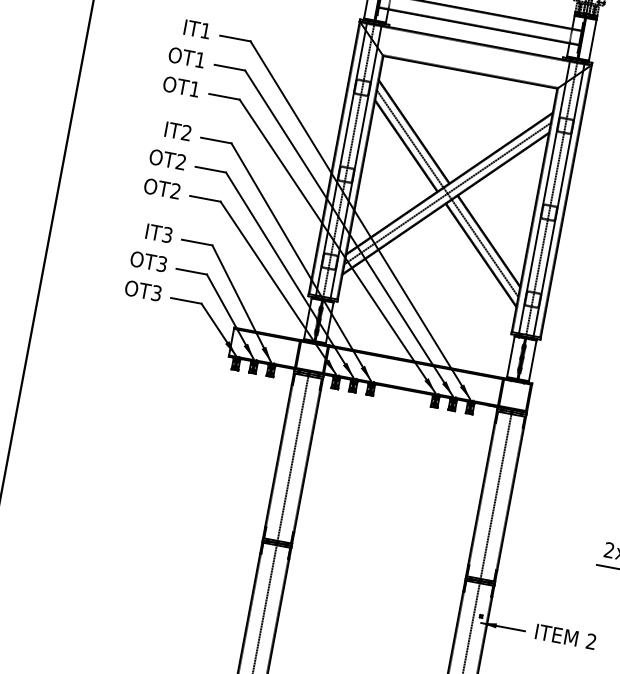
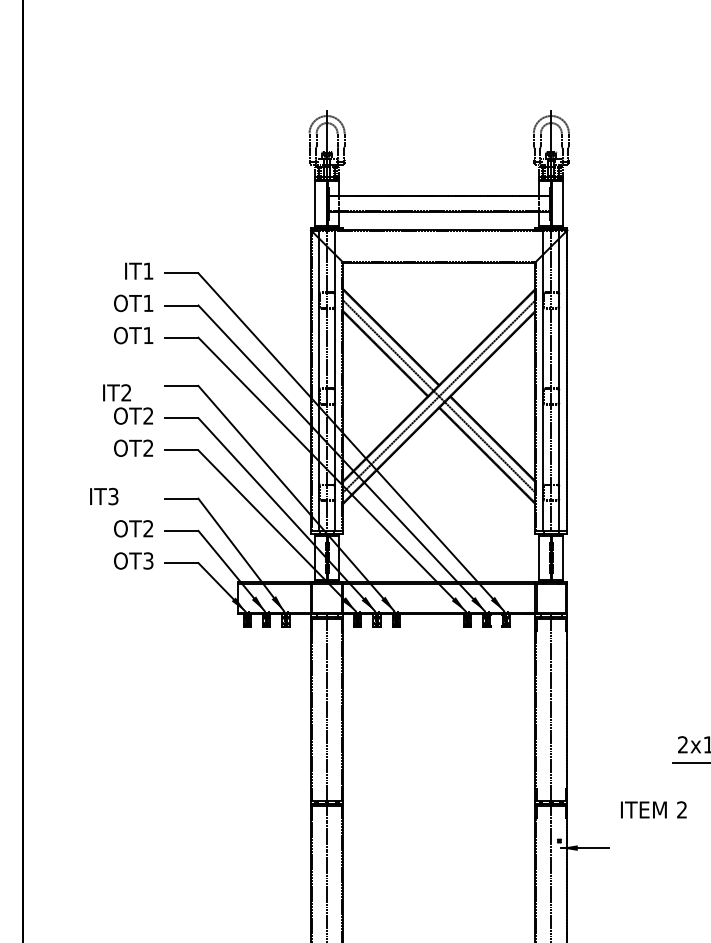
text: (177, 130) -> (116, 392), moved
text: (159, 233) -> (104, 496), moved
text: (162, 263) -> (148, 528), OT3 -> OT2
text: (565, 636) -> (653, 809), moved

